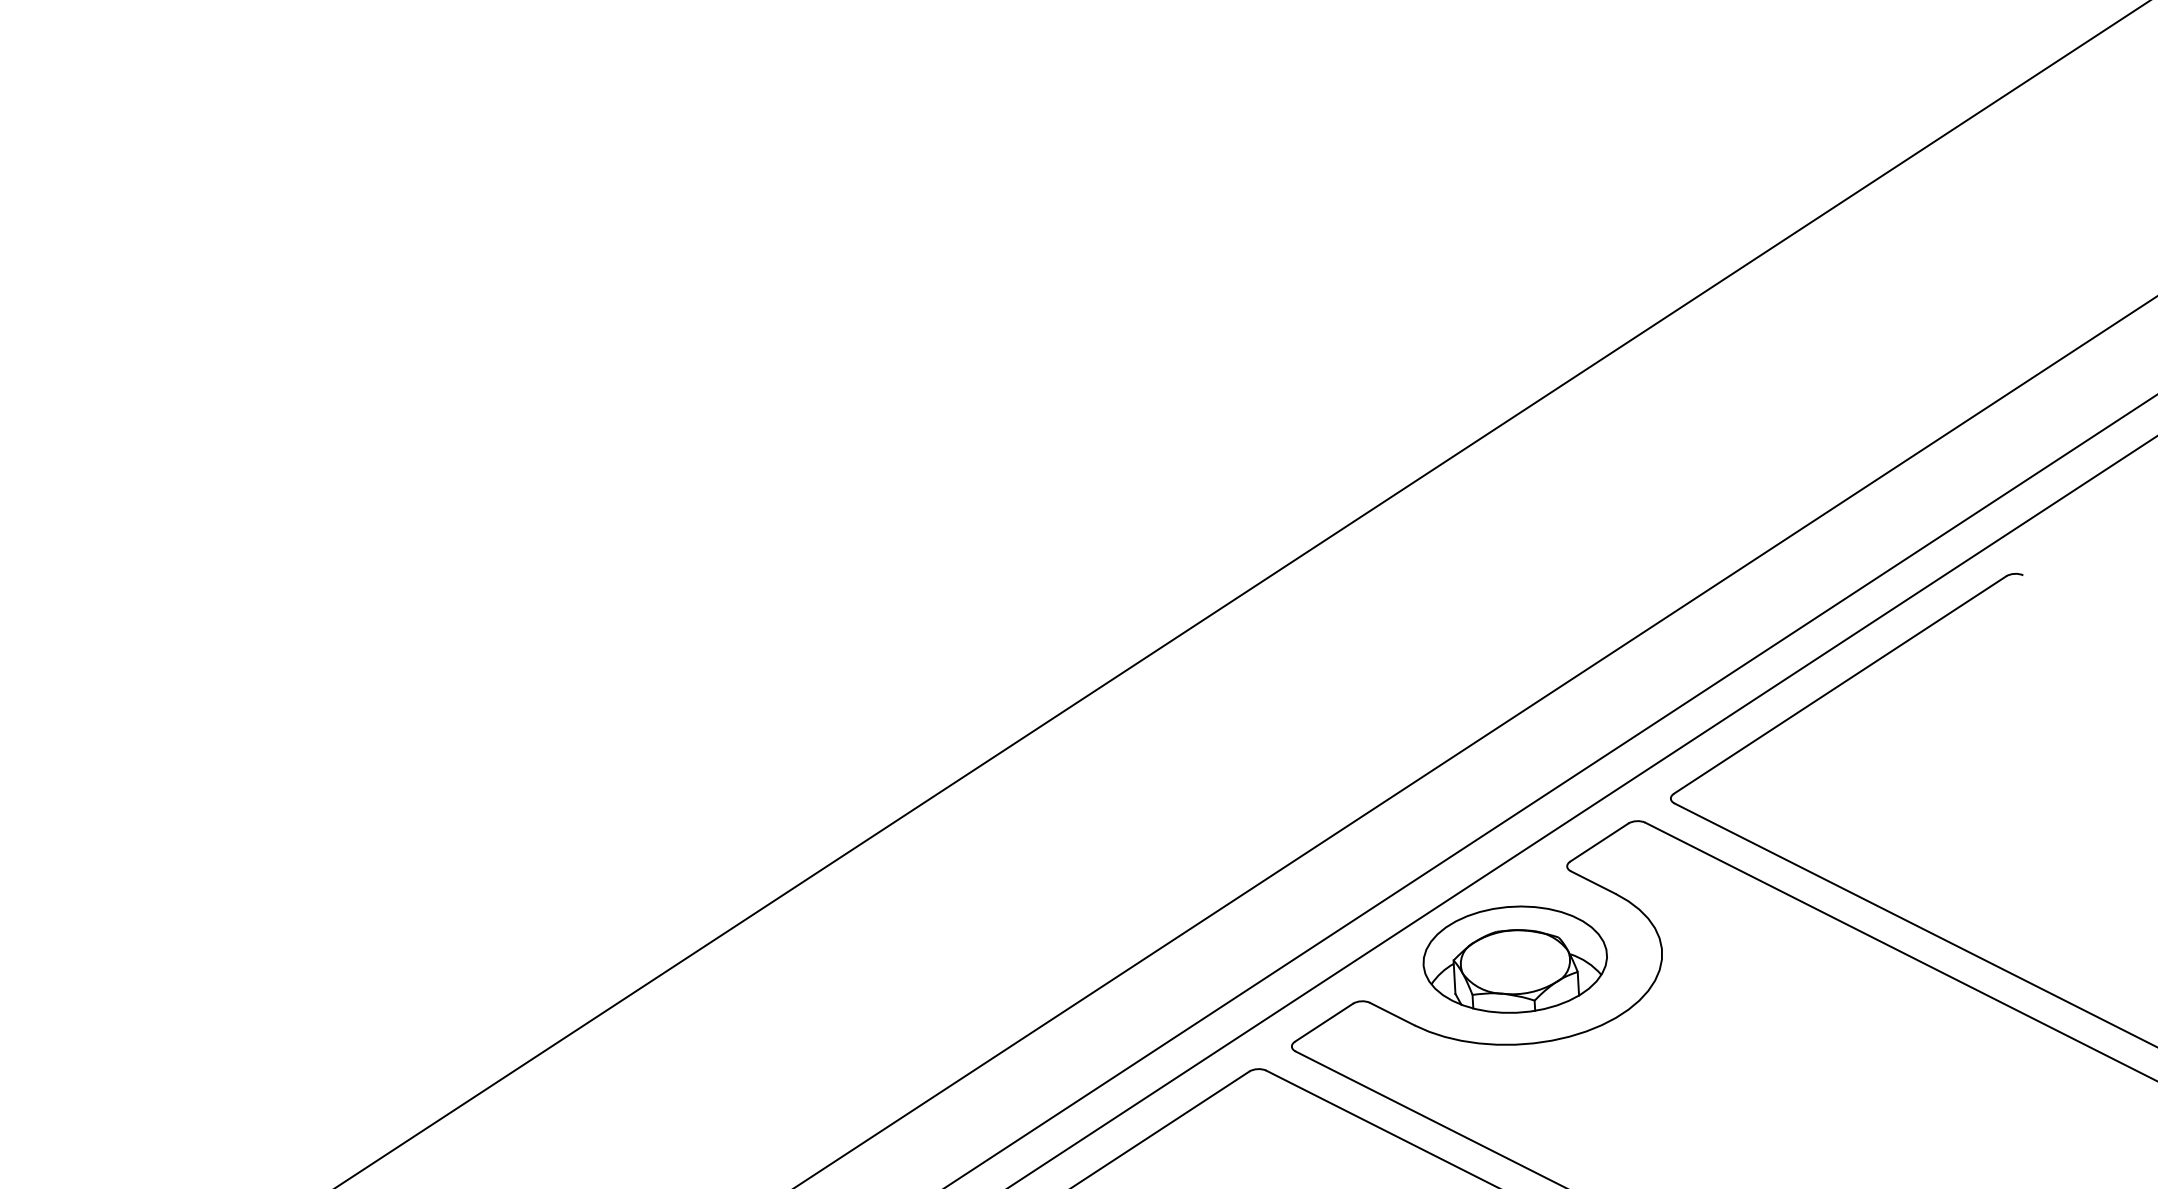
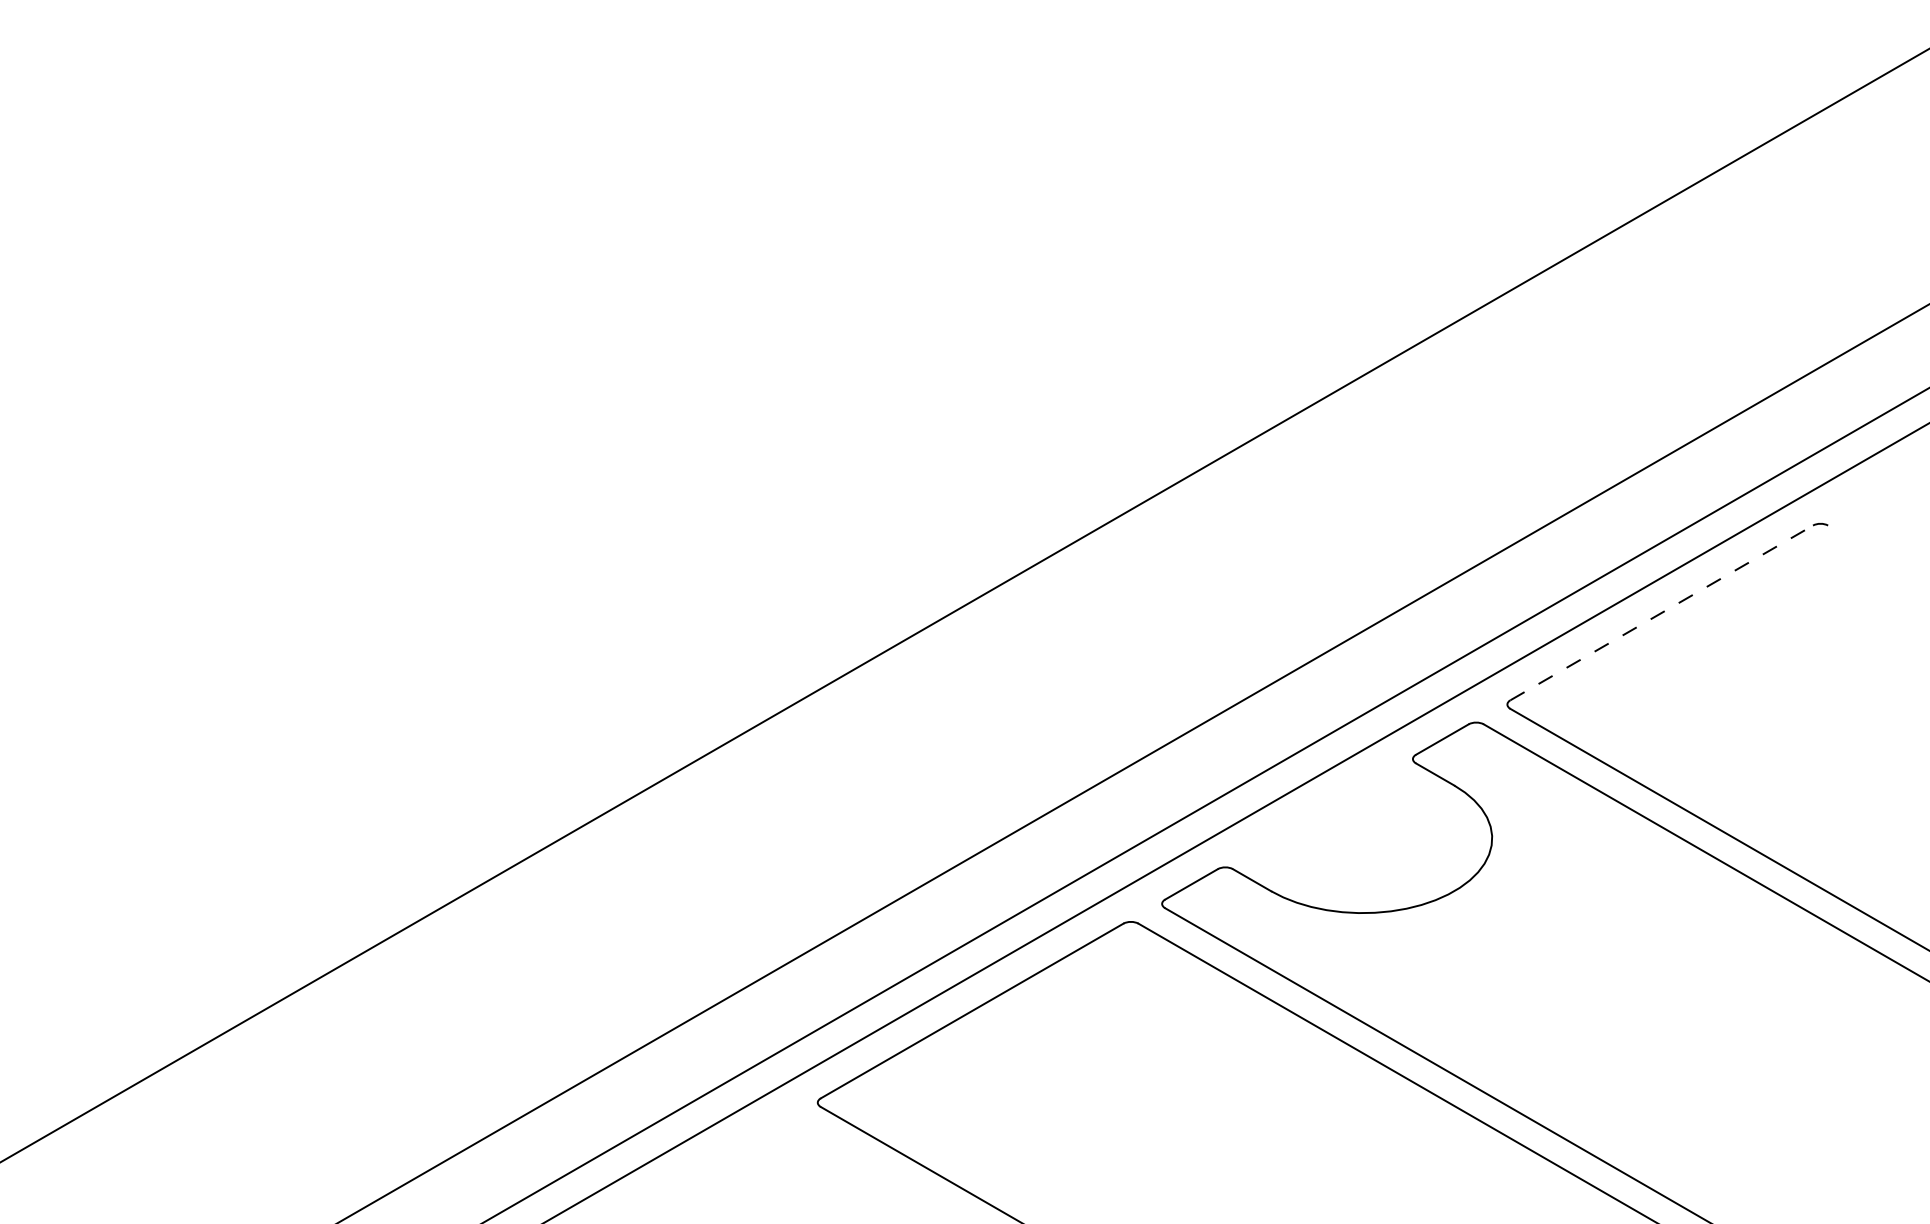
line: (1839, 684) -> (1661, 612), solid -> dashed
part: (1514, 958) -> (1362, 837), removed

